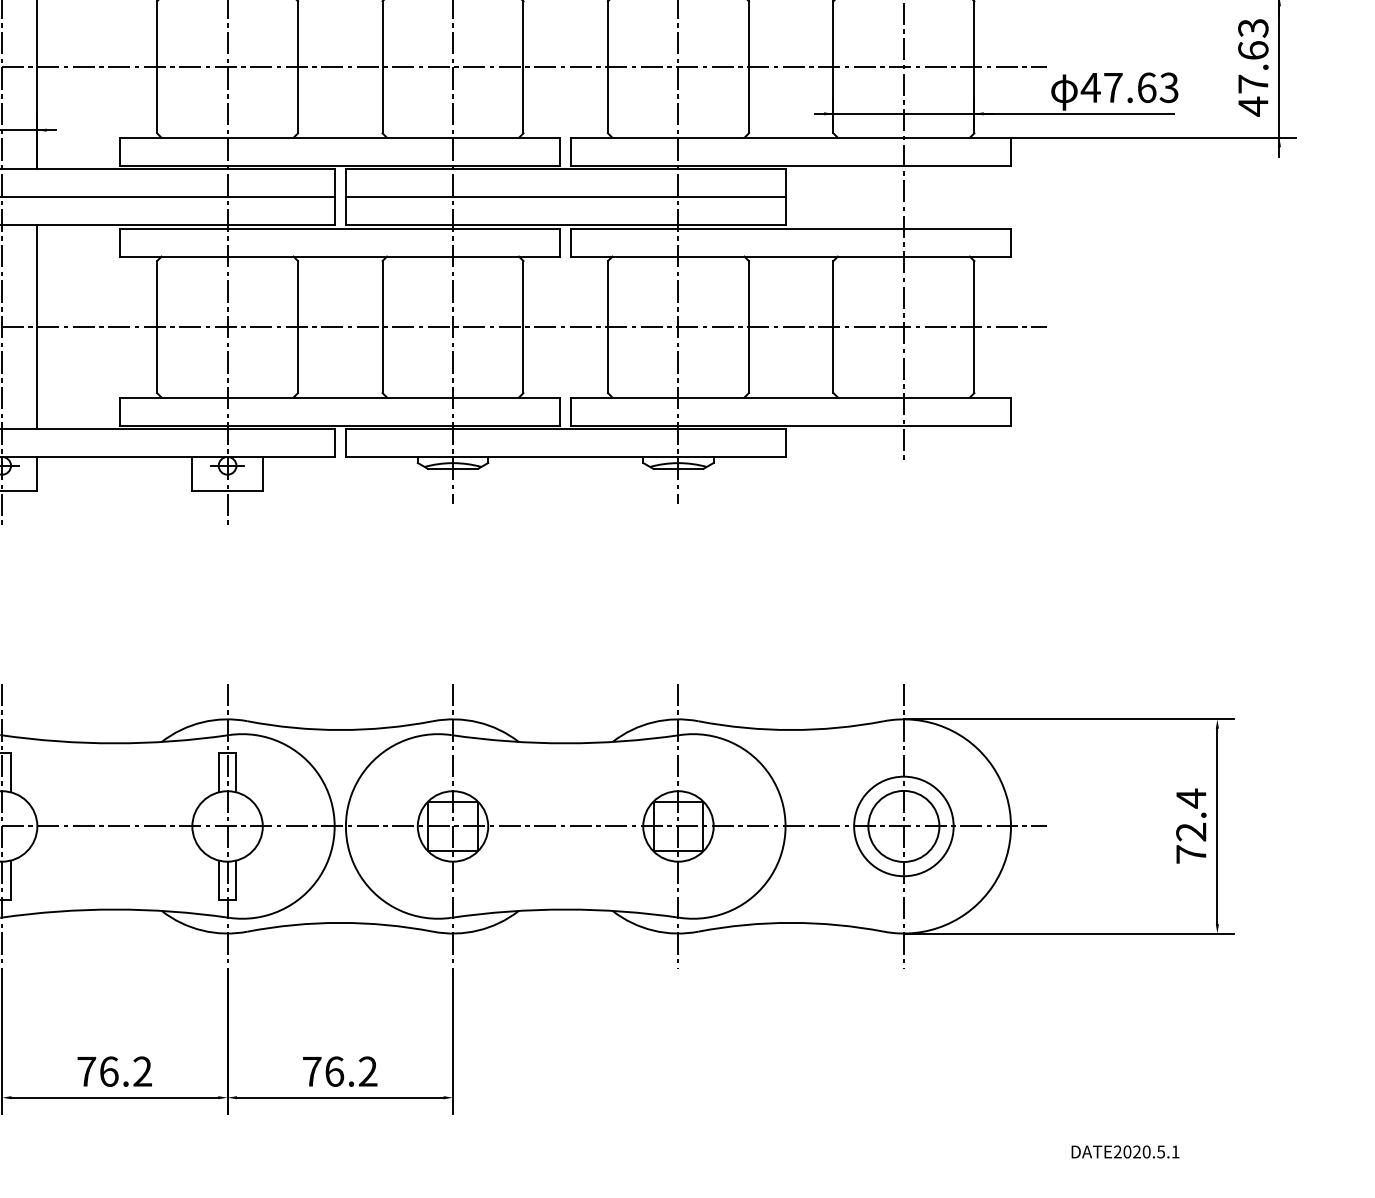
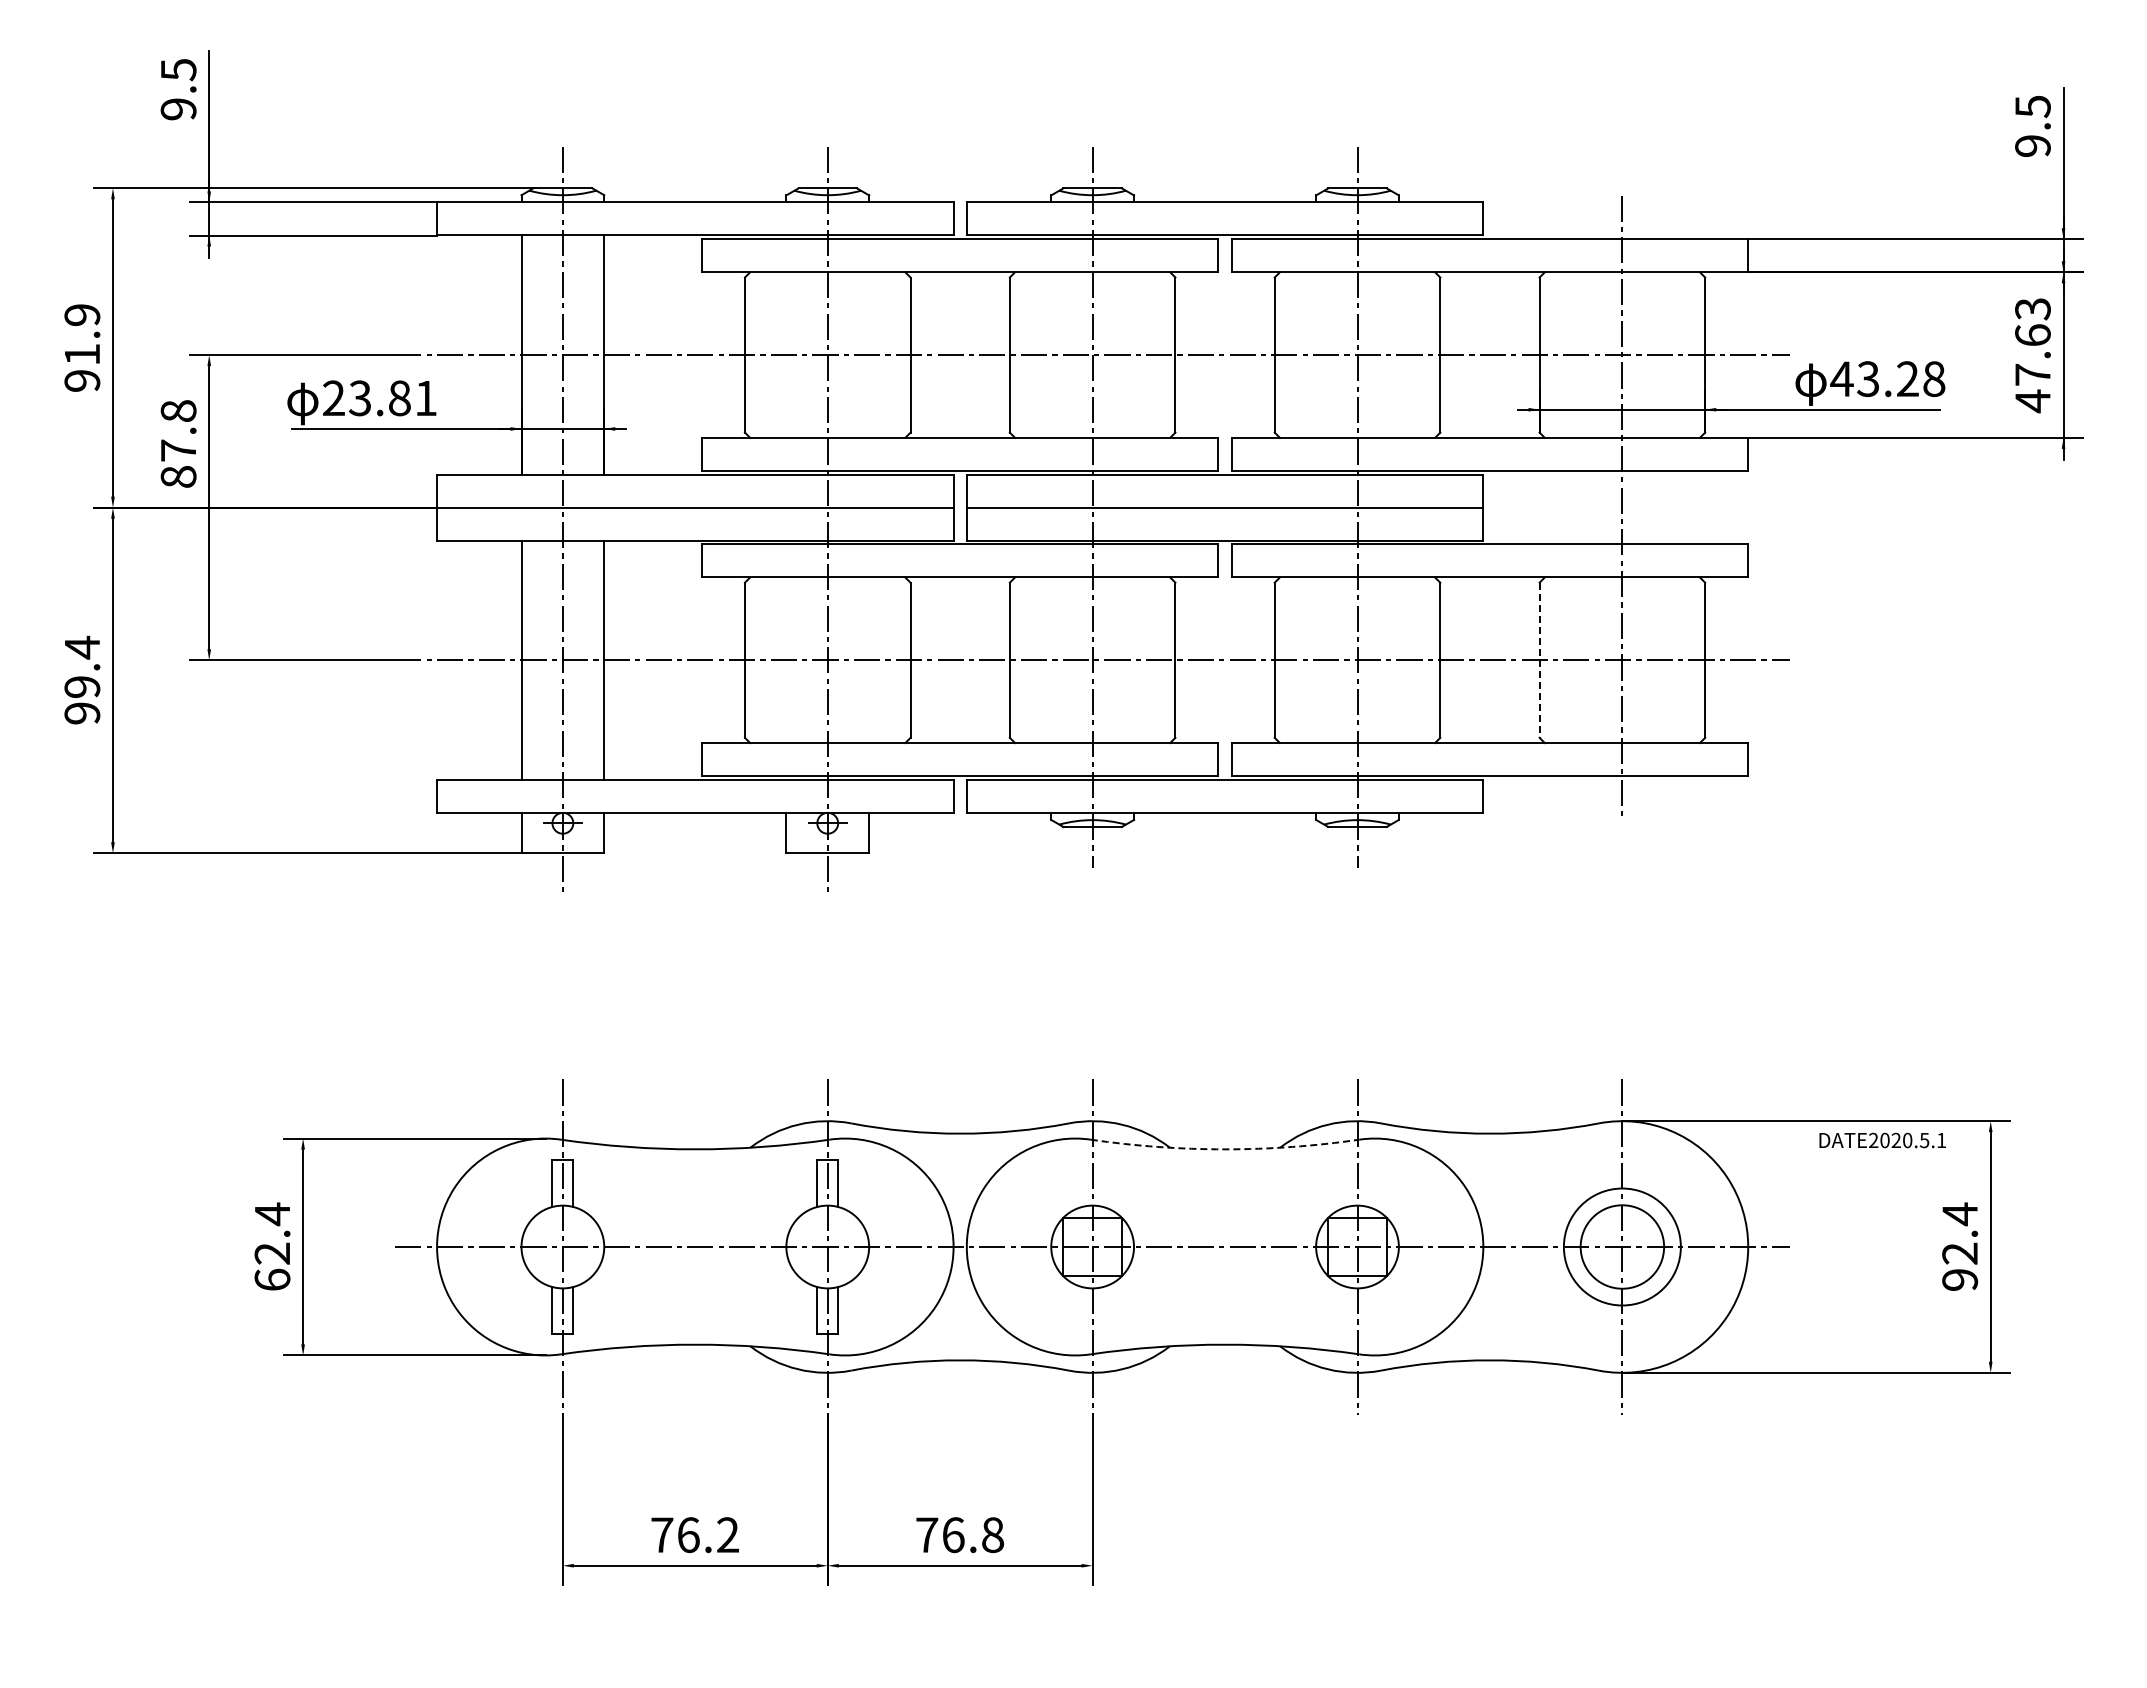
text: (1141, 88) -> (1901, 379), 47.63 -> 43.28
line: (833, 327) -> (1539, 660), solid -> dashed
arc: (566, 743) -> (1225, 1149), solid -> dashed
text: (1191, 854) -> (1960, 1279), 72.4 -> 92.4
text: (367, 1071) -> (992, 1535), 76.2 -> 76.8
text: (1125, 1151) -> (1882, 1140), moved

